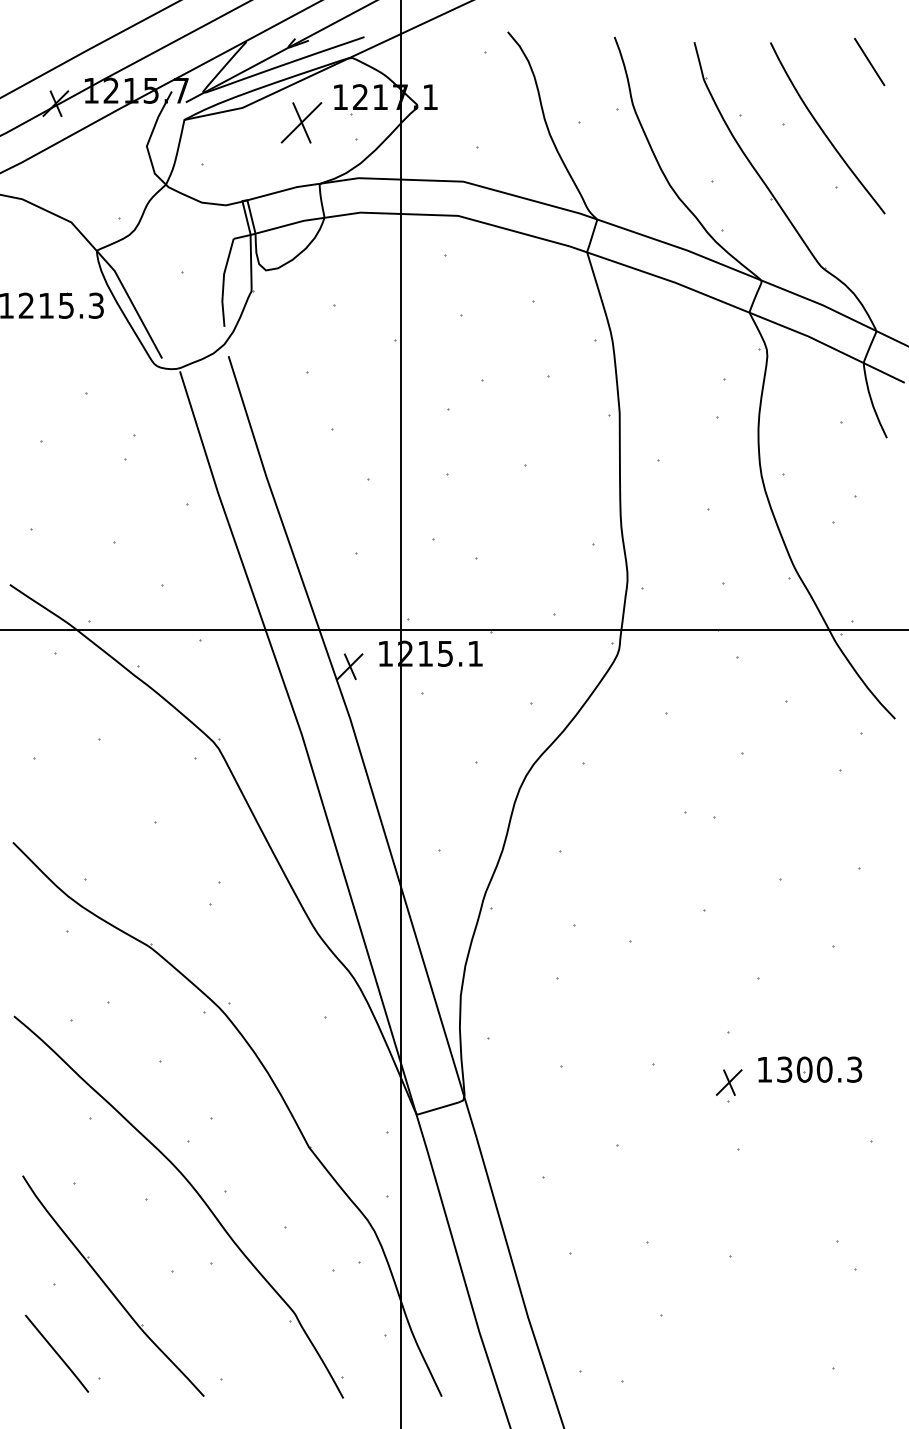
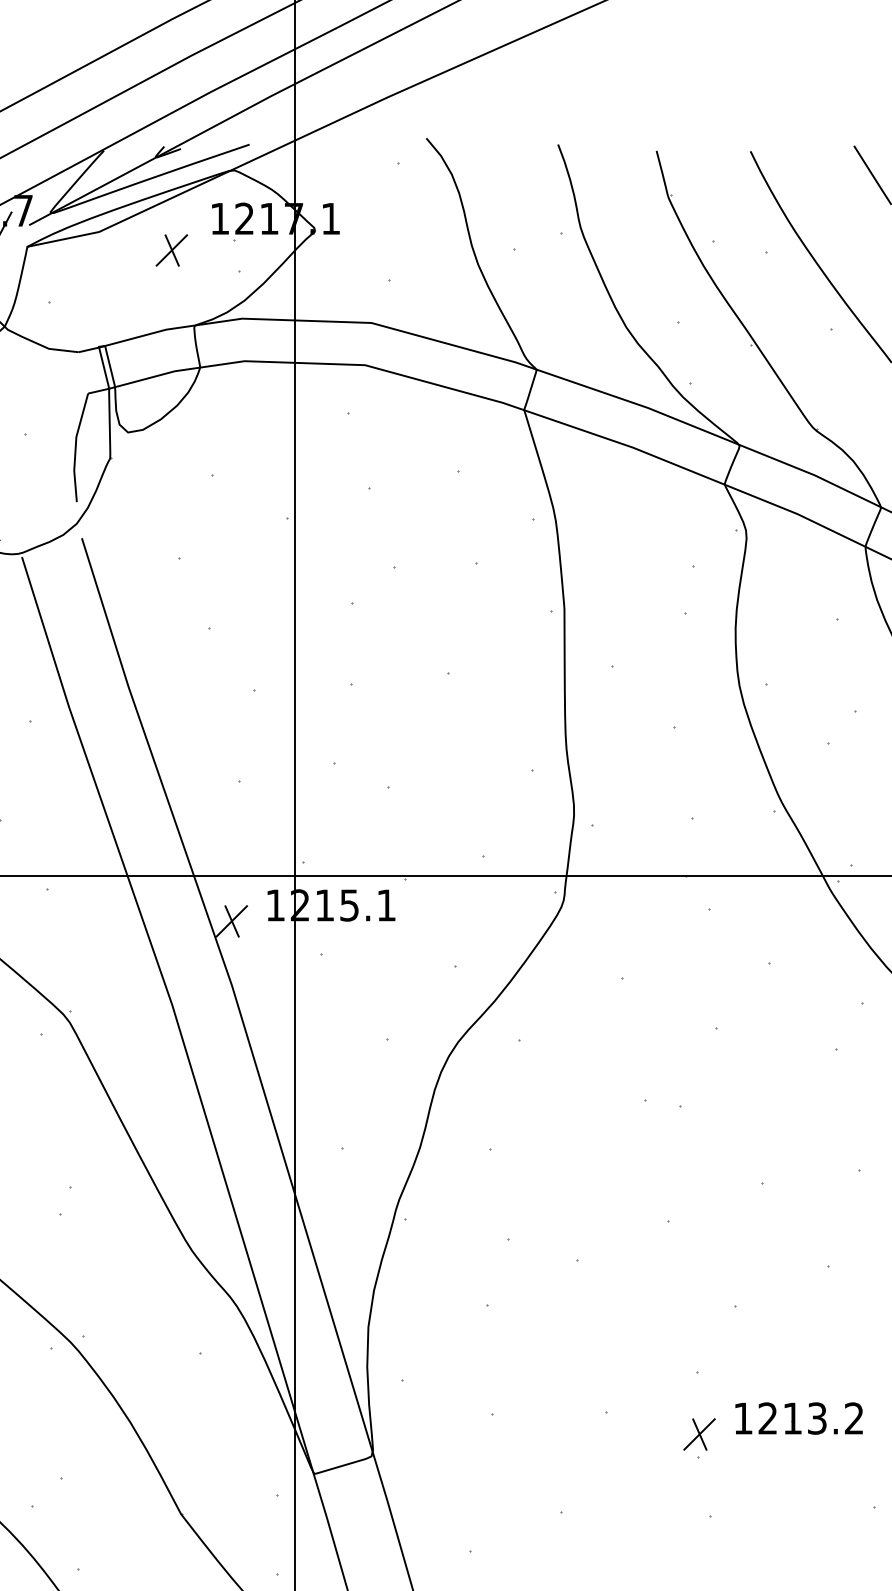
part: (301, 122) -> (171, 249), size x0.62
text: (819, 1069) -> (810, 1418), 1300.3 -> 1213.2

